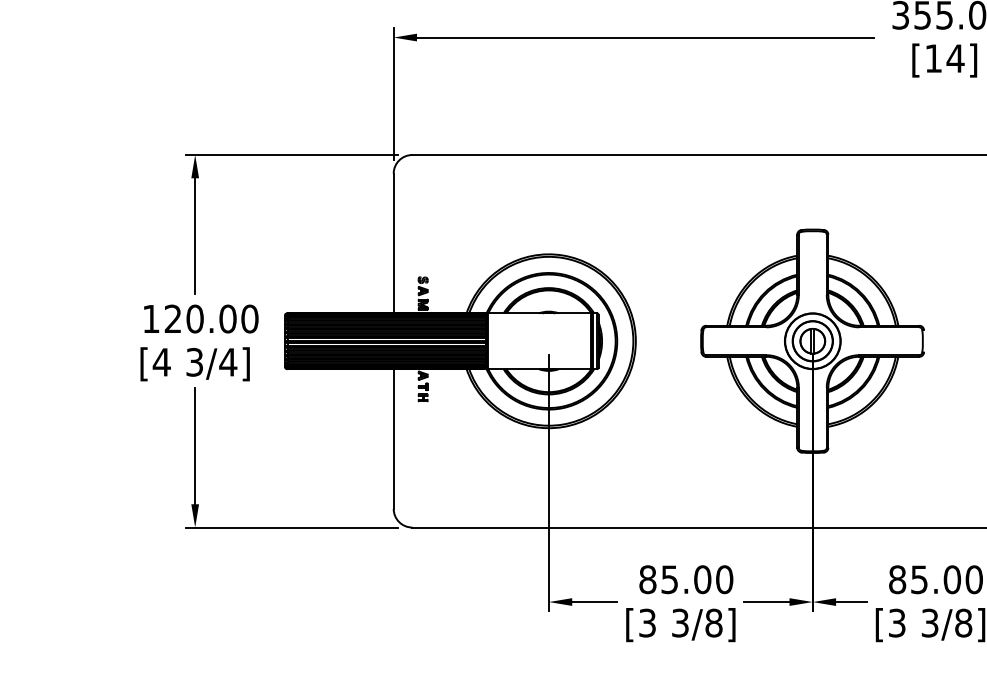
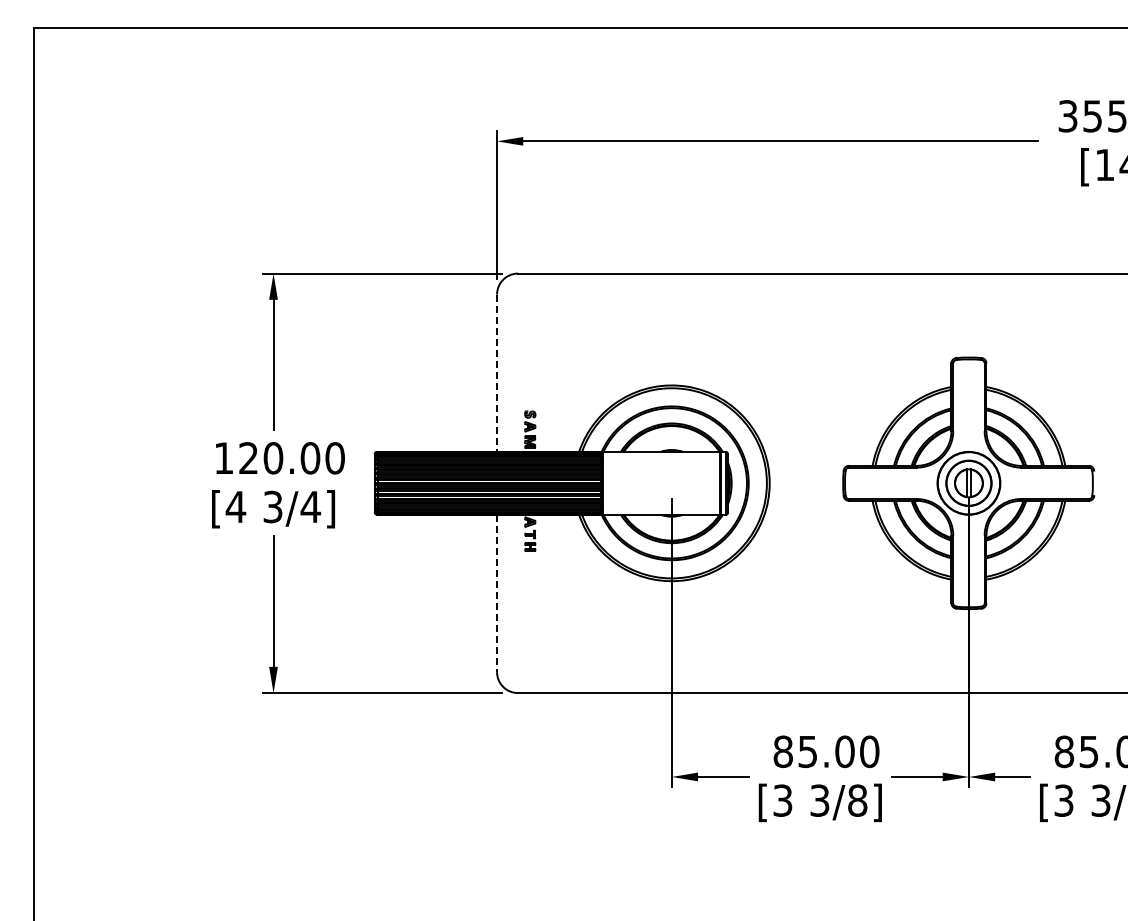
line: (394, 243) -> (497, 373), solid -> dashed
line: (394, 439) -> (497, 593), solid -> dashed

